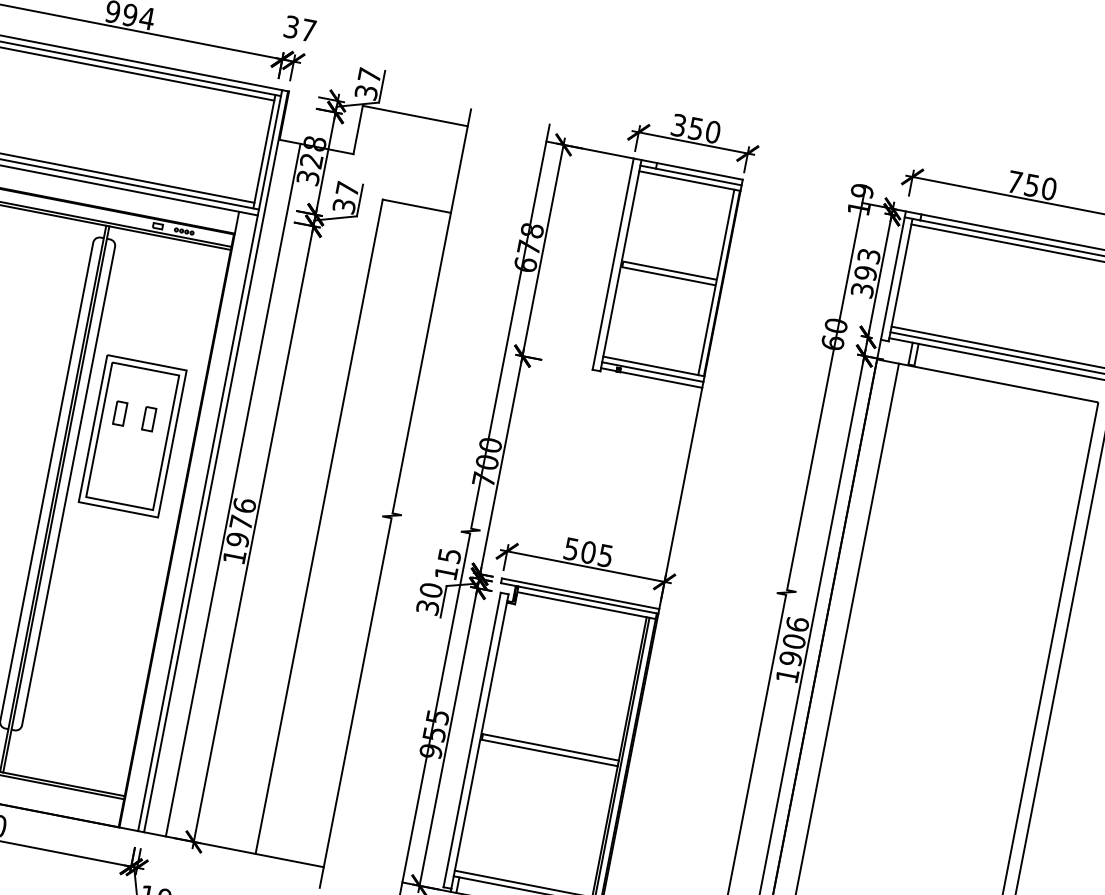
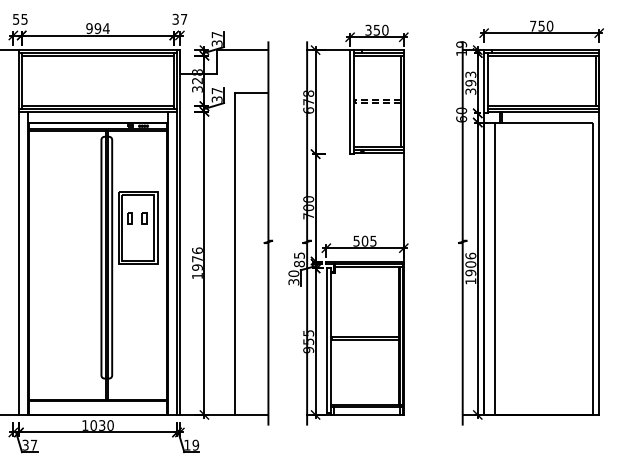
line: (622, 264) -> (354, 101), solid -> dashed
line: (233, 488) -> (190, 243), removed
text: (446, 571) -> (299, 263), 15 -> 85

